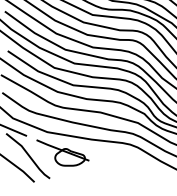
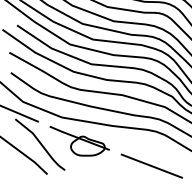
line: (125, 174) -> (150, 165), added

